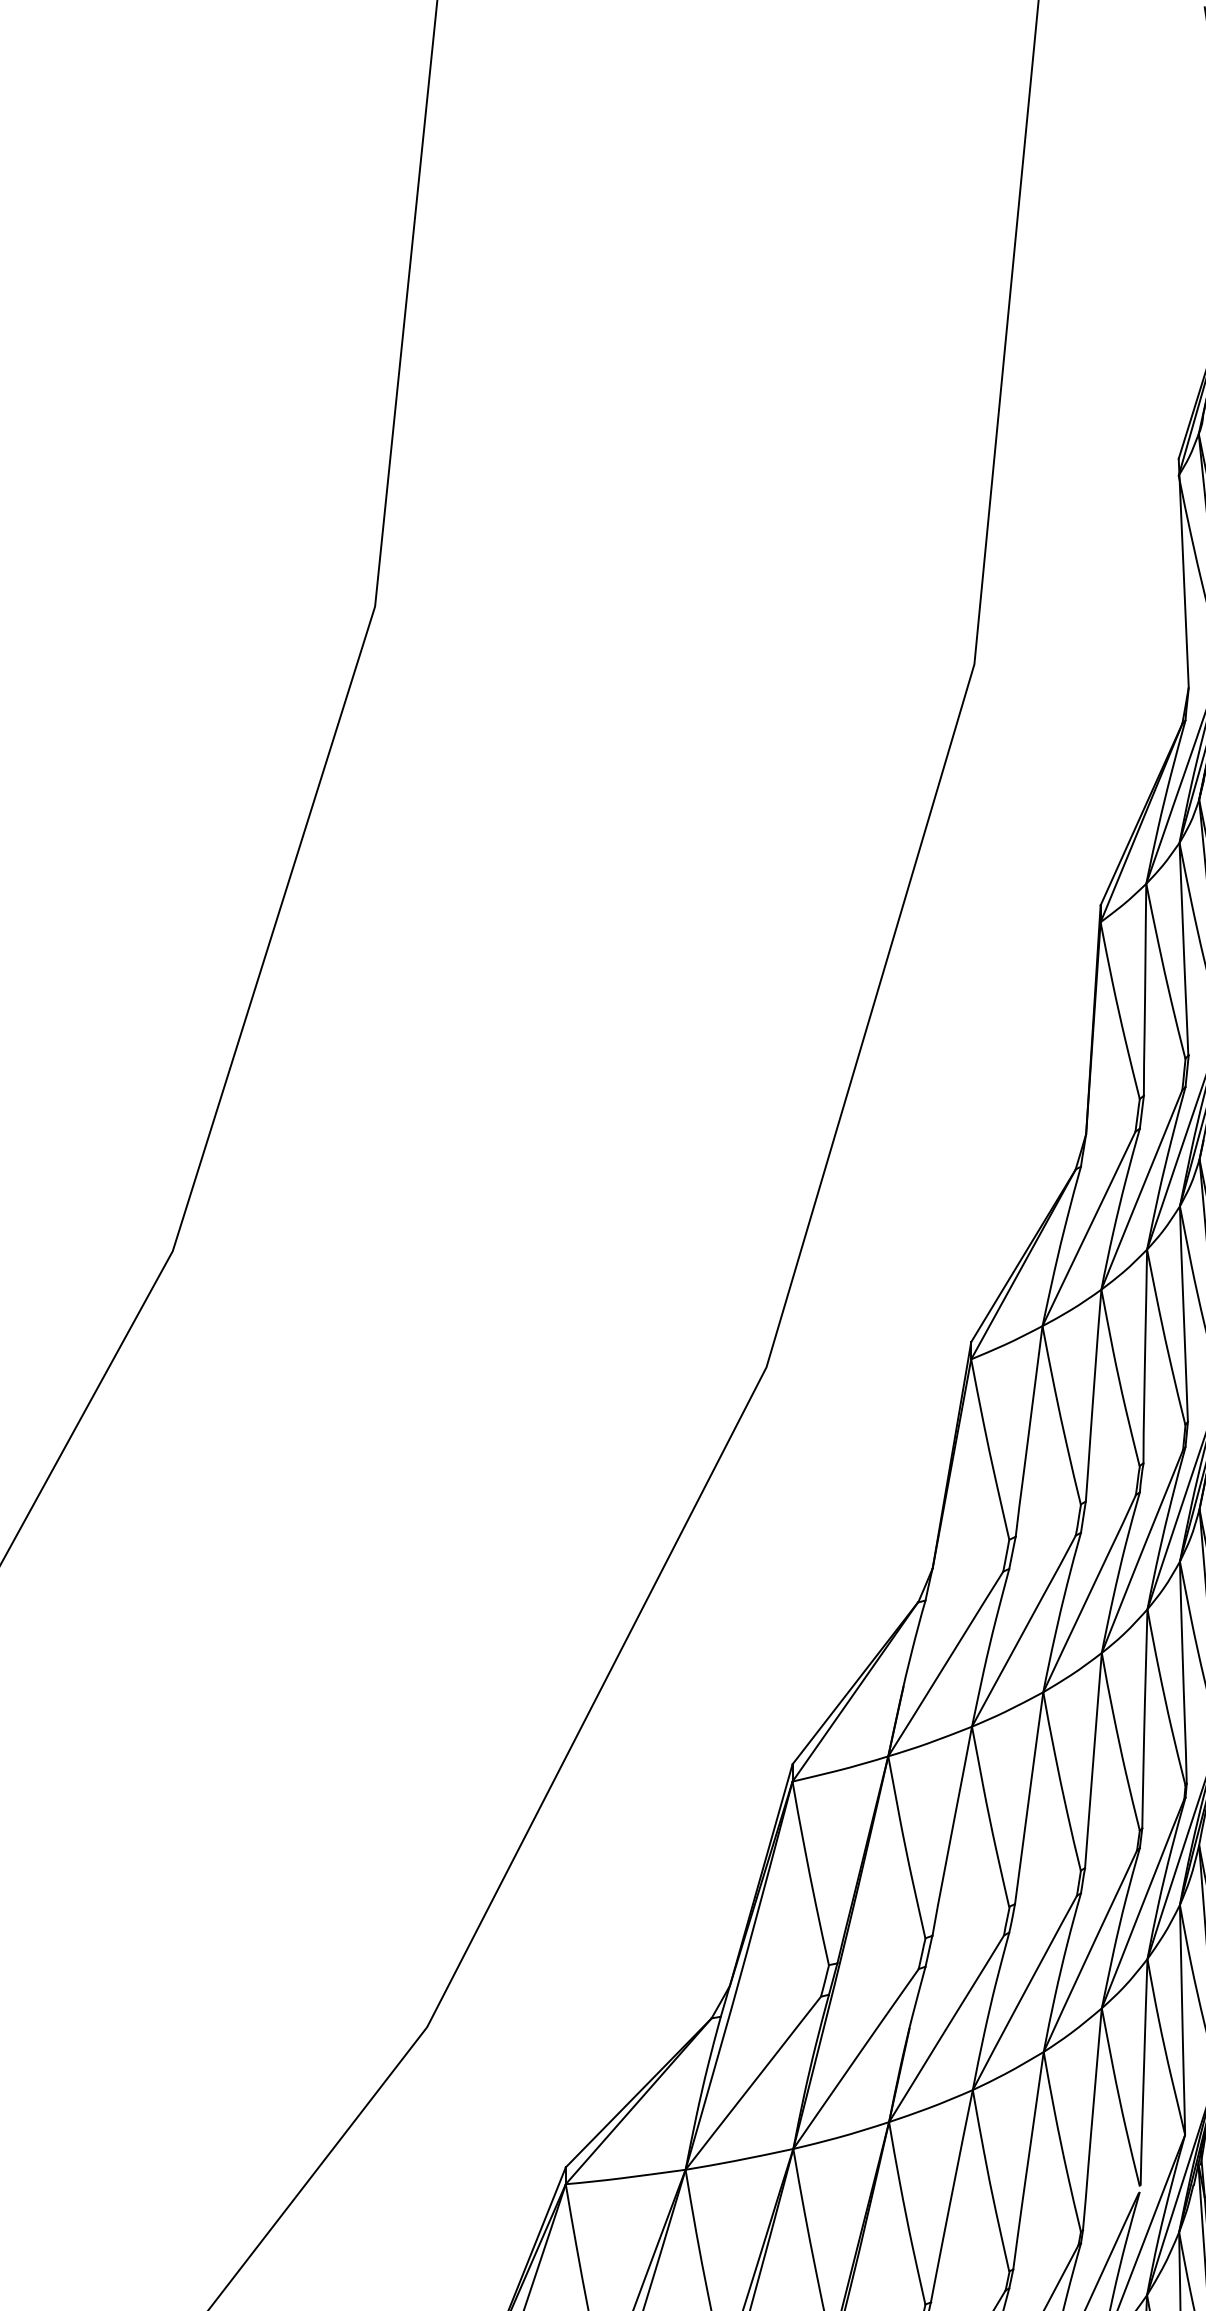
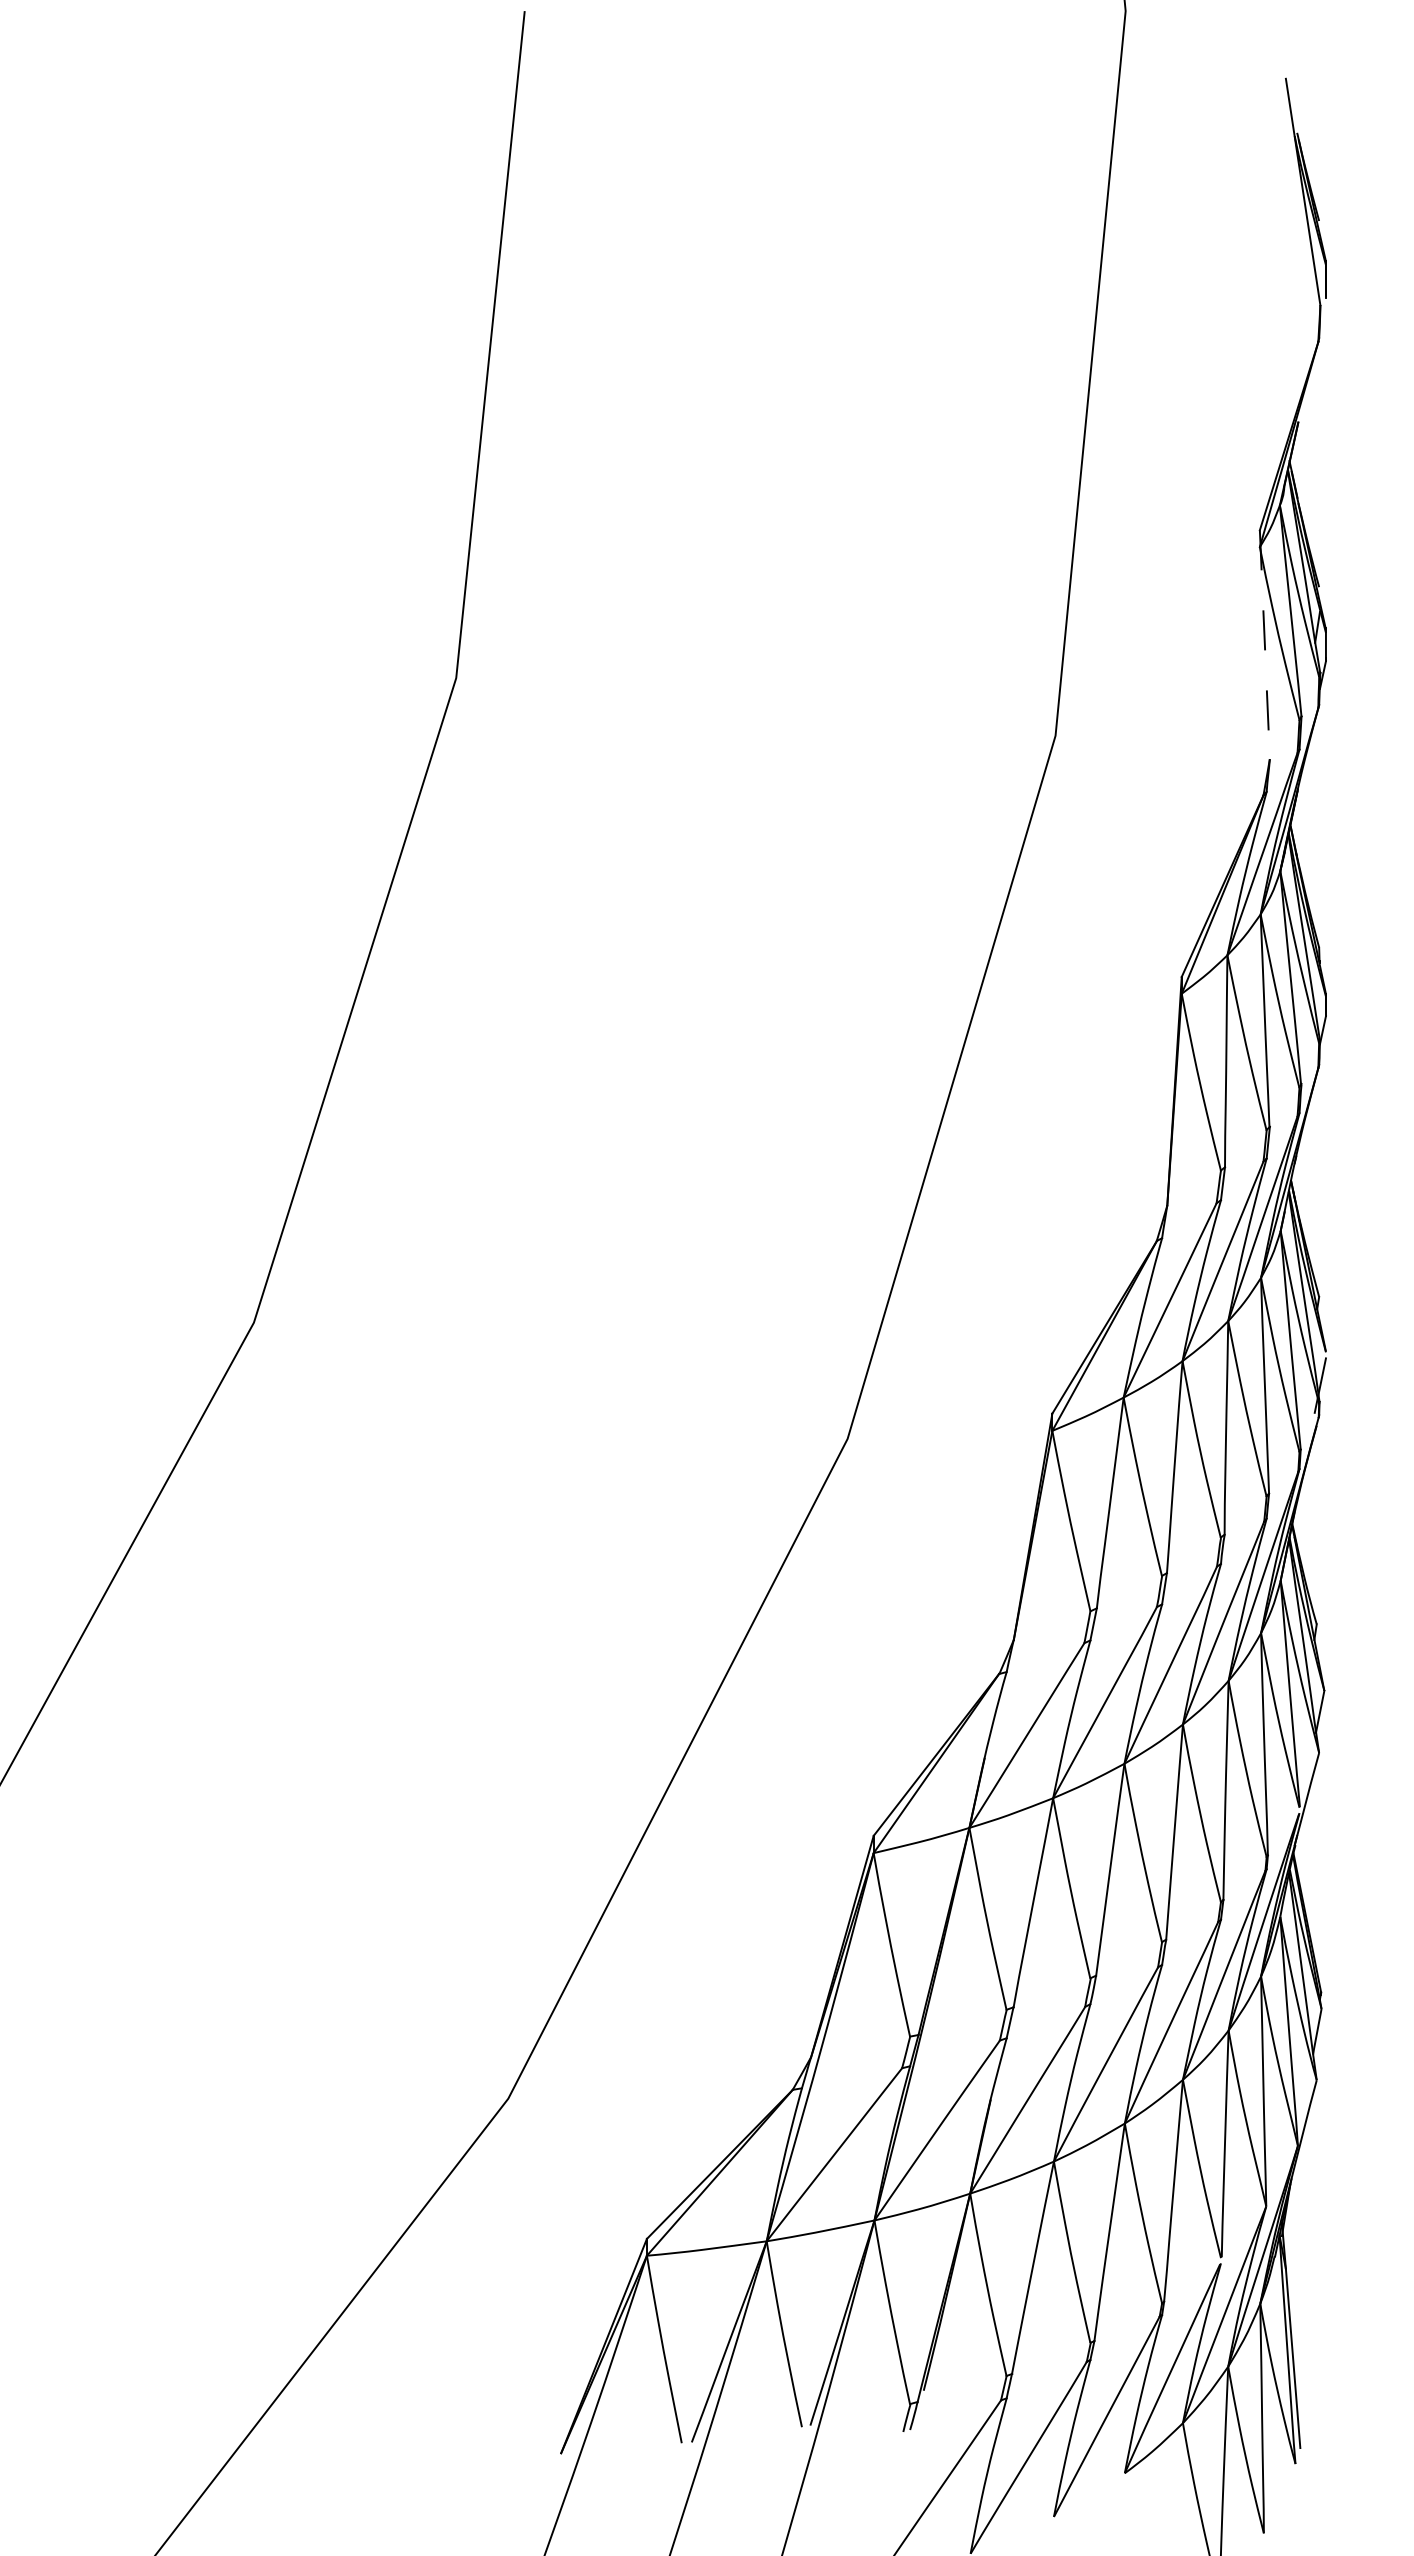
line: (1183, 573) -> (1264, 645), solid -> dashed

